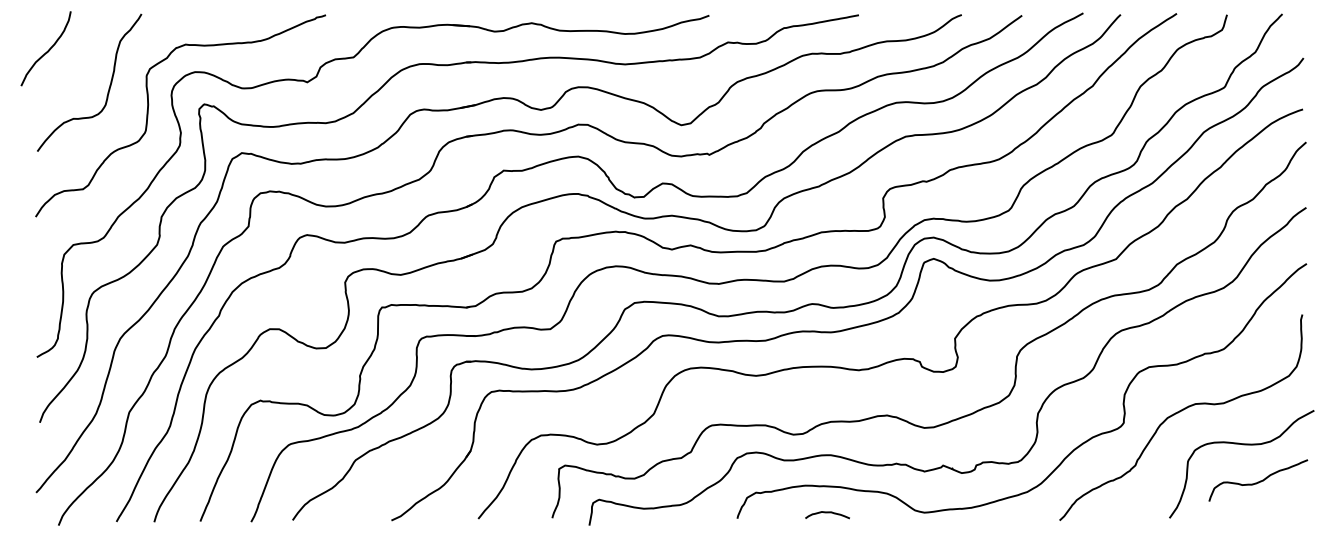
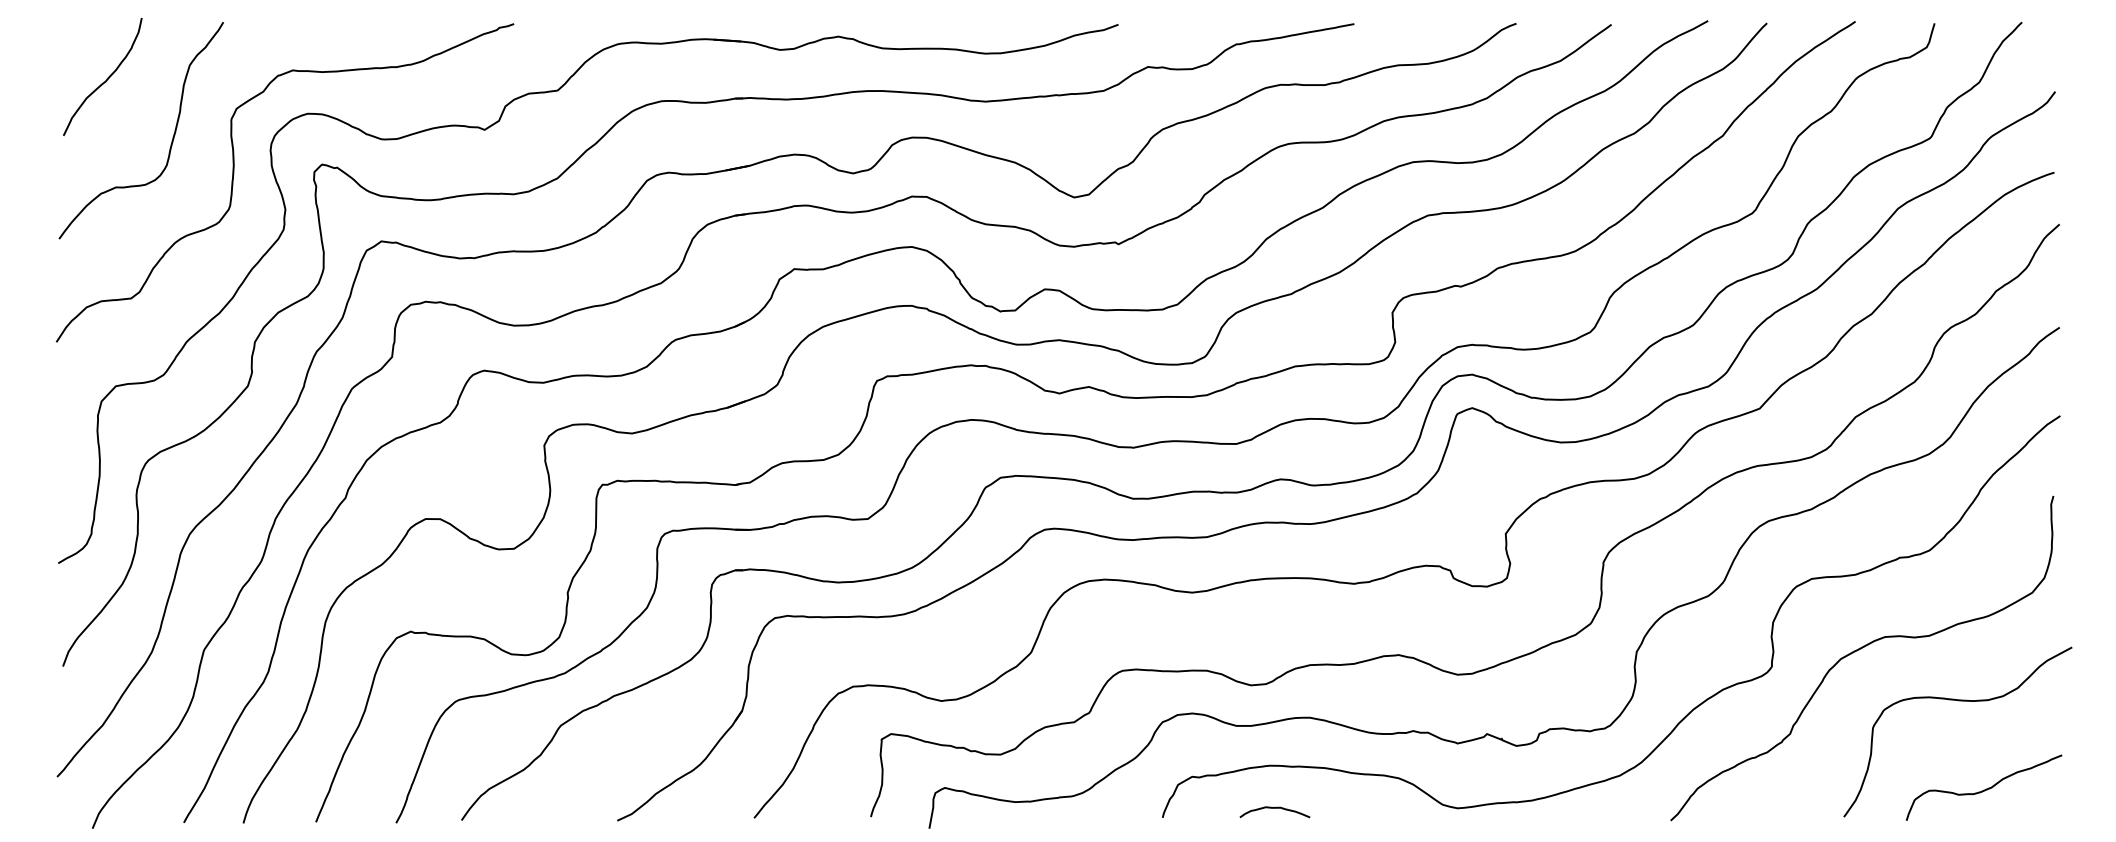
curve: (47, 50) -> (105, 79), moved
curve: (1258, 481) -> (1984, 789), moved
curve: (827, 513) -> (1274, 809), moved

